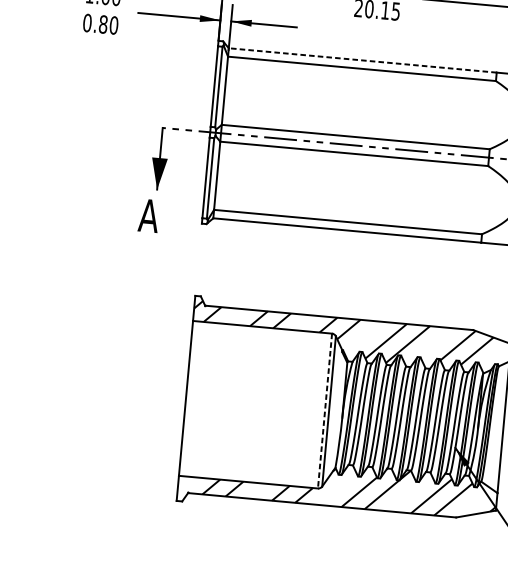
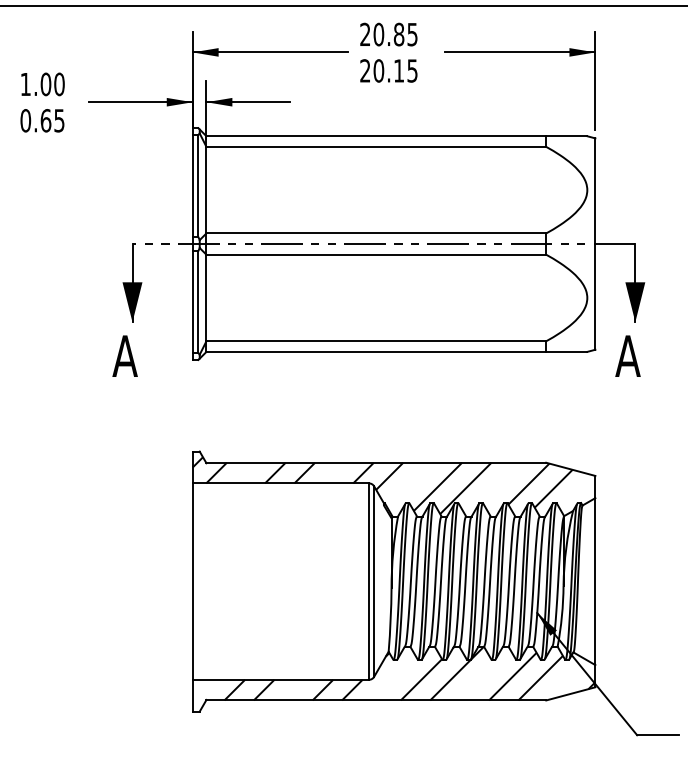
text: (108, 24) -> (52, 120), 0.80 -> 0.65
line: (362, 60) -> (376, 136), dashed -> solid
line: (325, 411) -> (369, 582), dashed -> solid

